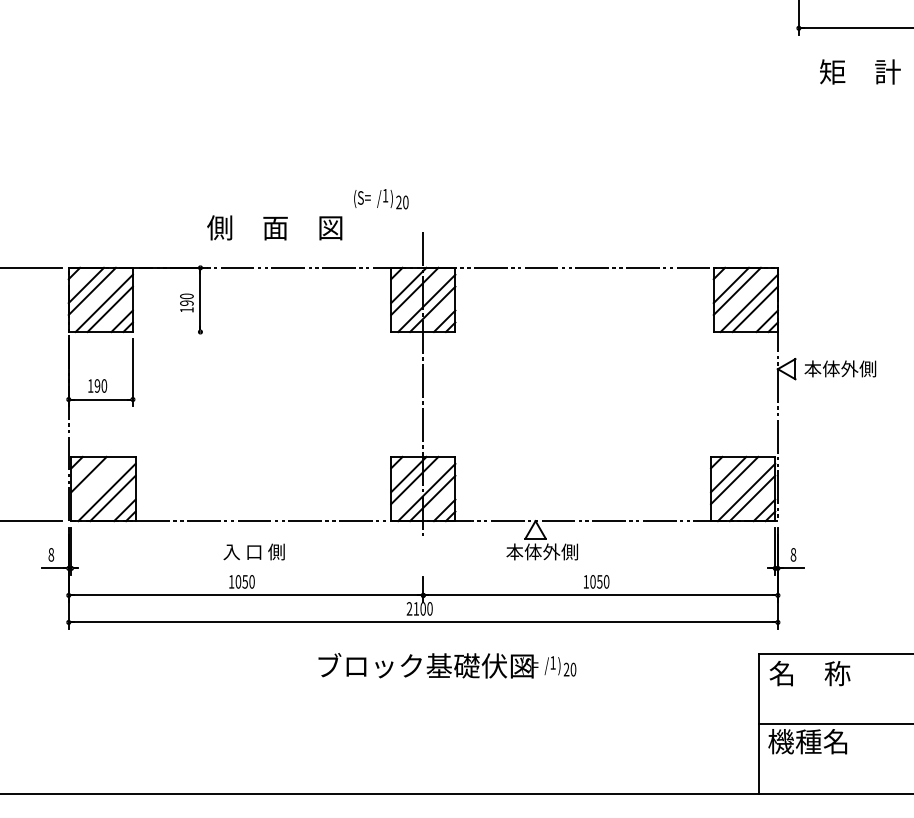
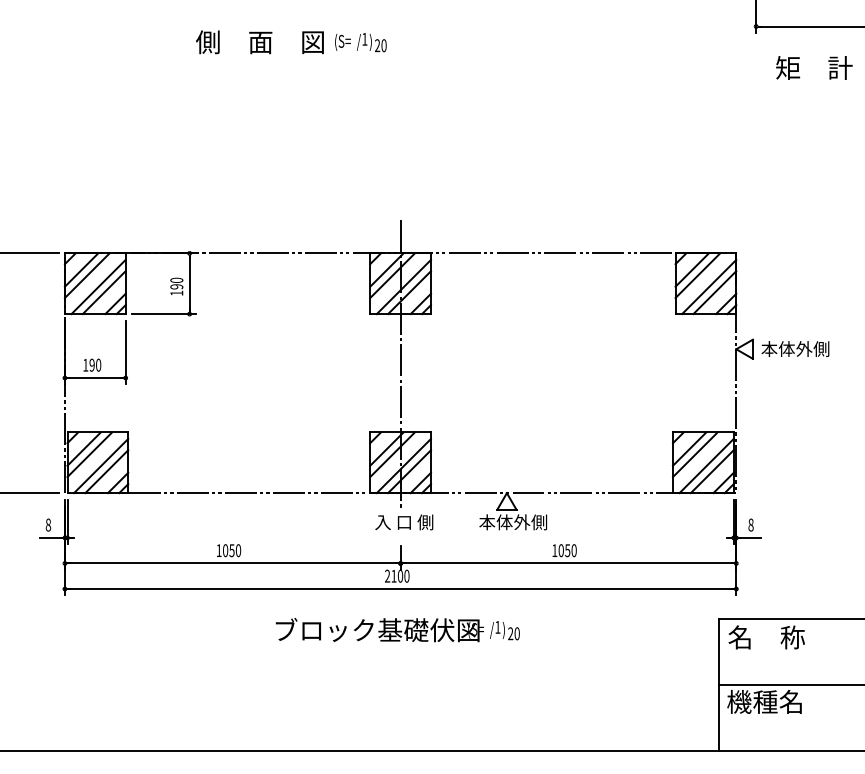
text: (381, 199) -> (361, 42), moved
text: (274, 227) -> (259, 41), moved
line: (173, 332) -> (164, 314), added
line: (94, 480) -> (89, 454), added
text: (253, 551) -> (403, 521), moved
text: (447, 665) -> (397, 629), moved

